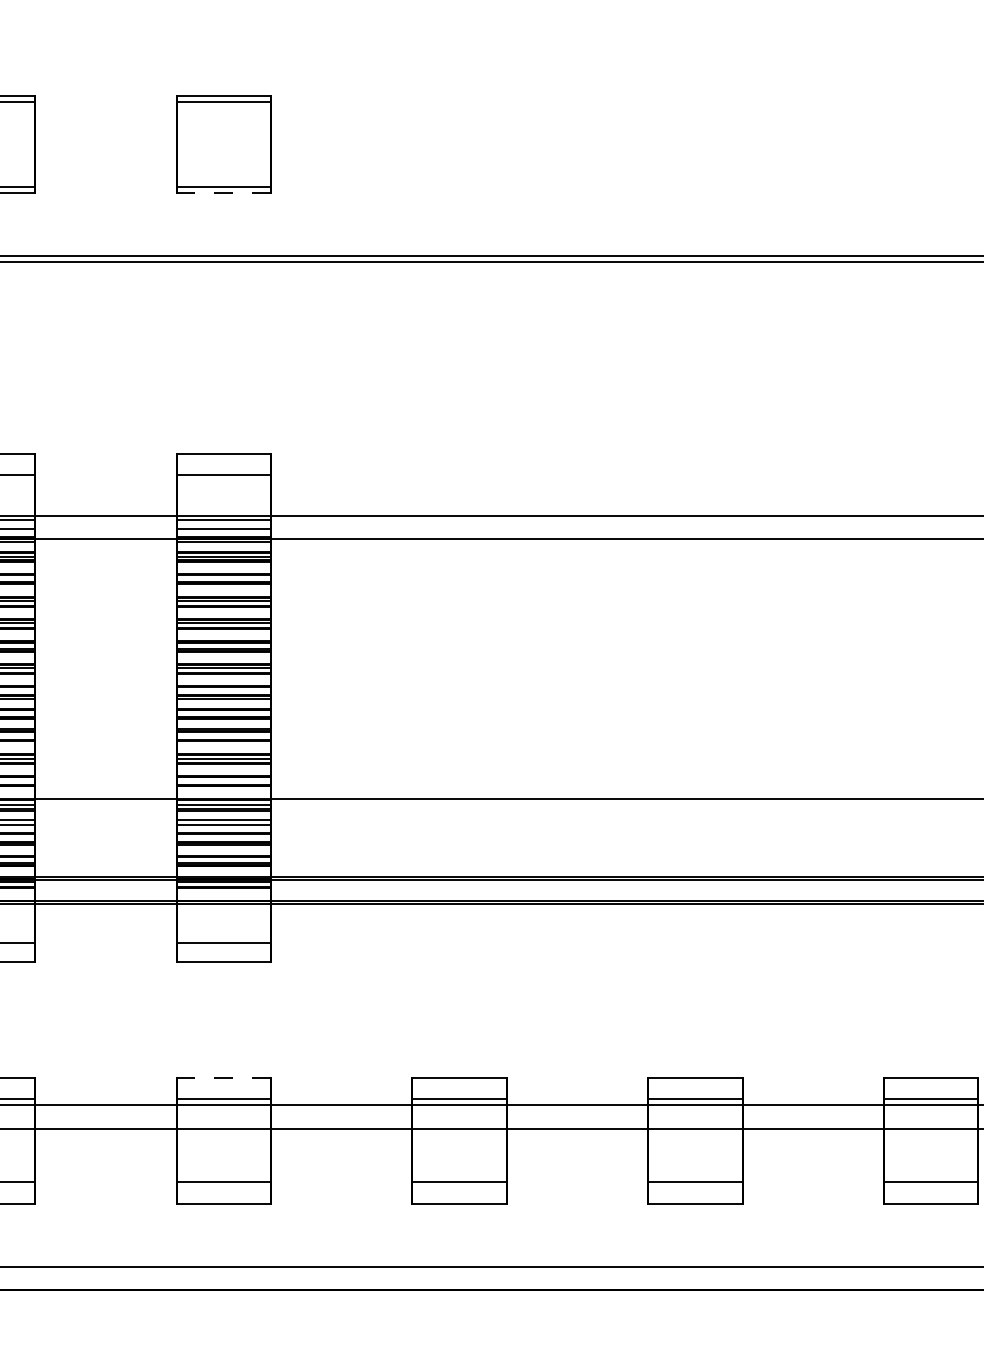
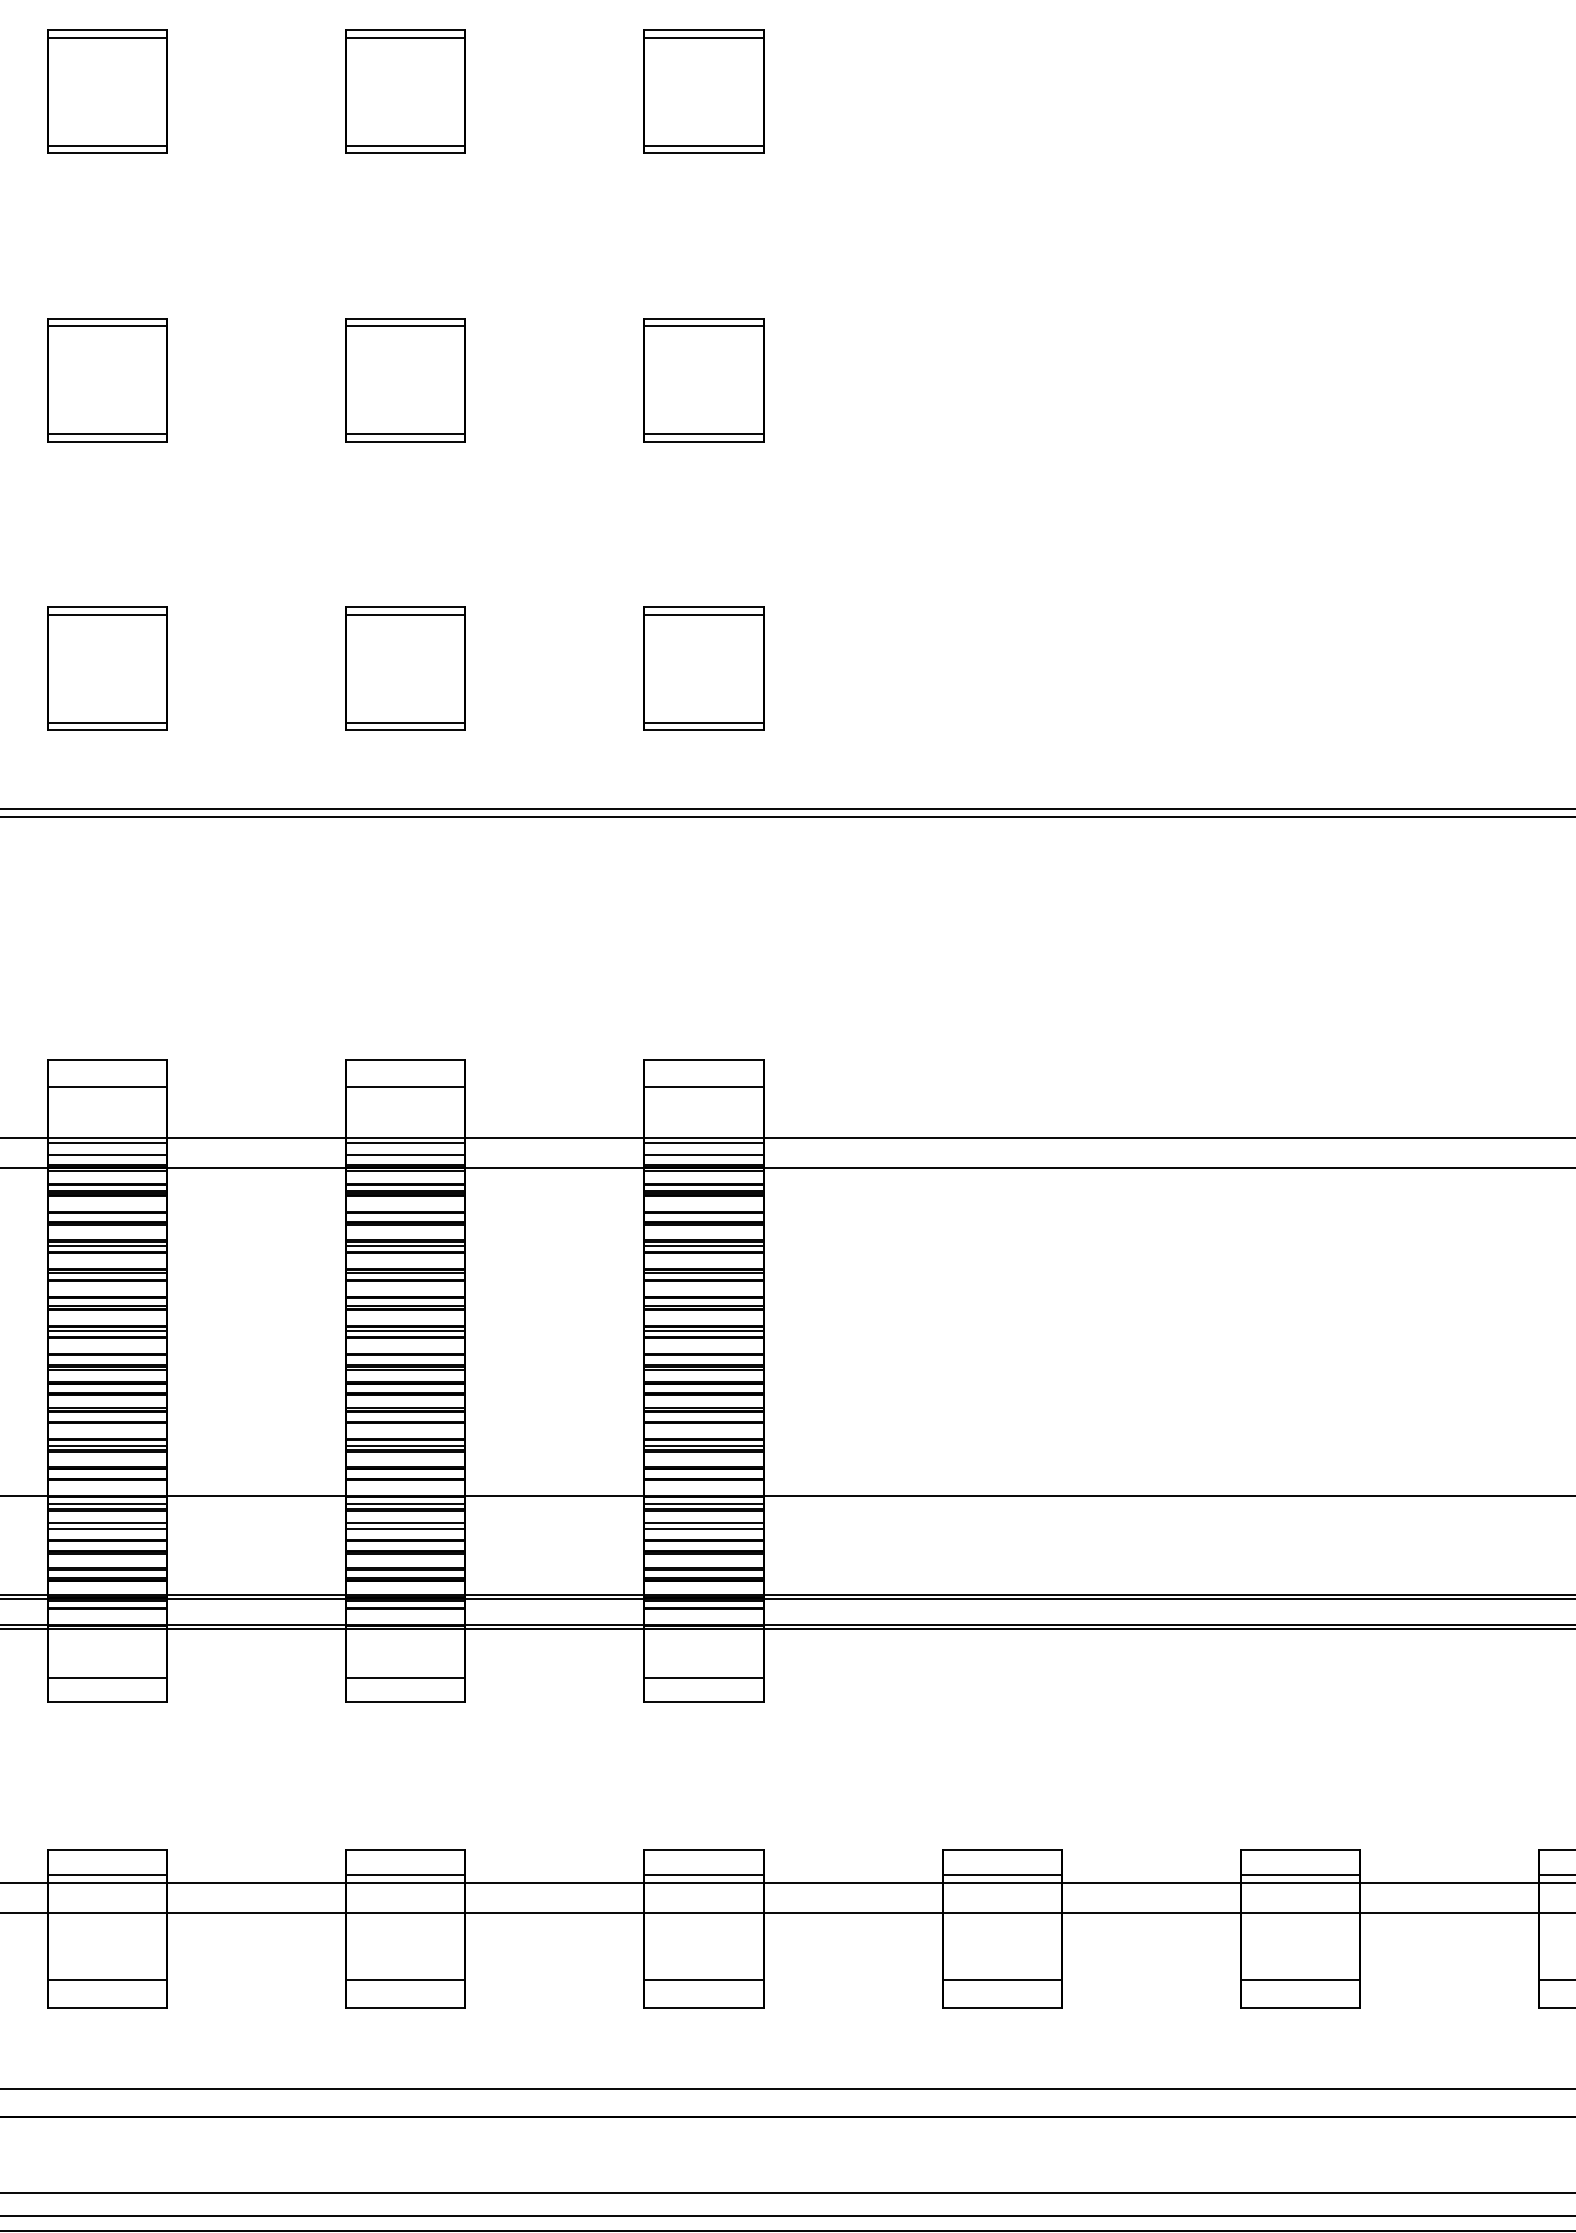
line: (223, 193) -> (703, 730), dashed -> solid
line: (223, 1078) -> (703, 1849), dashed -> solid

